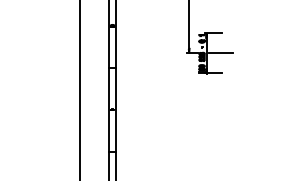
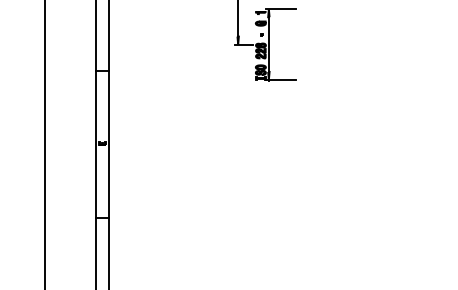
line: (220, 53) -> (293, 44), removed

